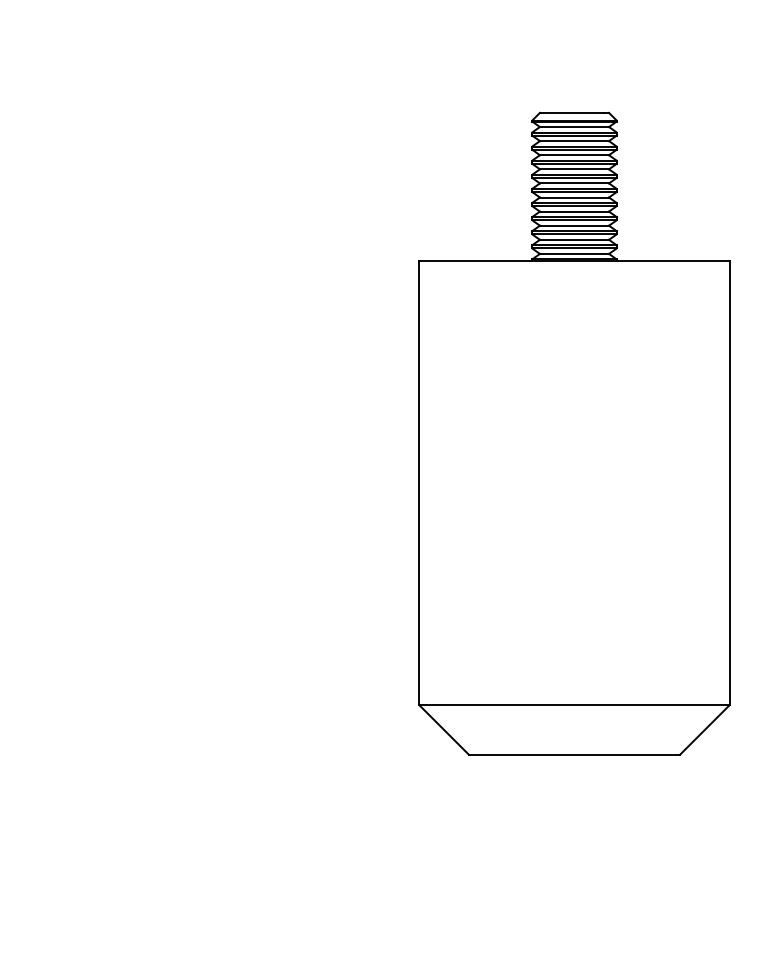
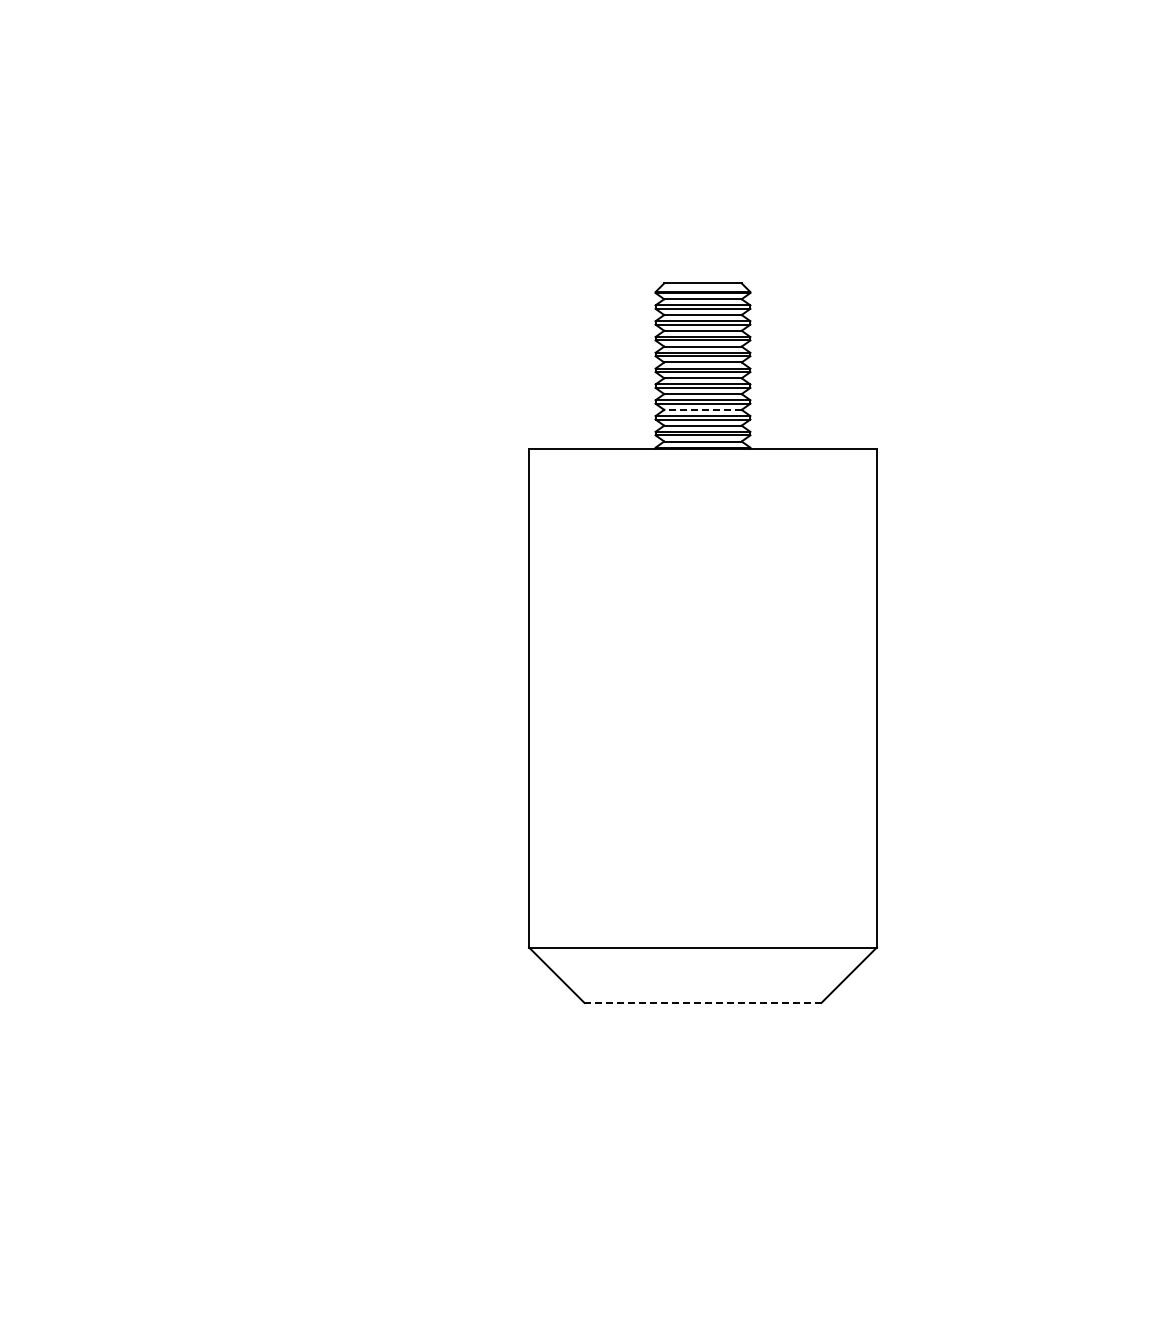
line: (574, 225) -> (702, 409), solid -> dashed
line: (574, 754) -> (702, 1002), solid -> dashed

